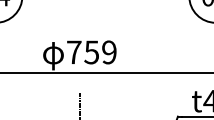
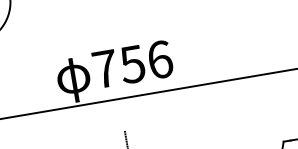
text: (109, 52) -> (160, 59), 759 -> 756

